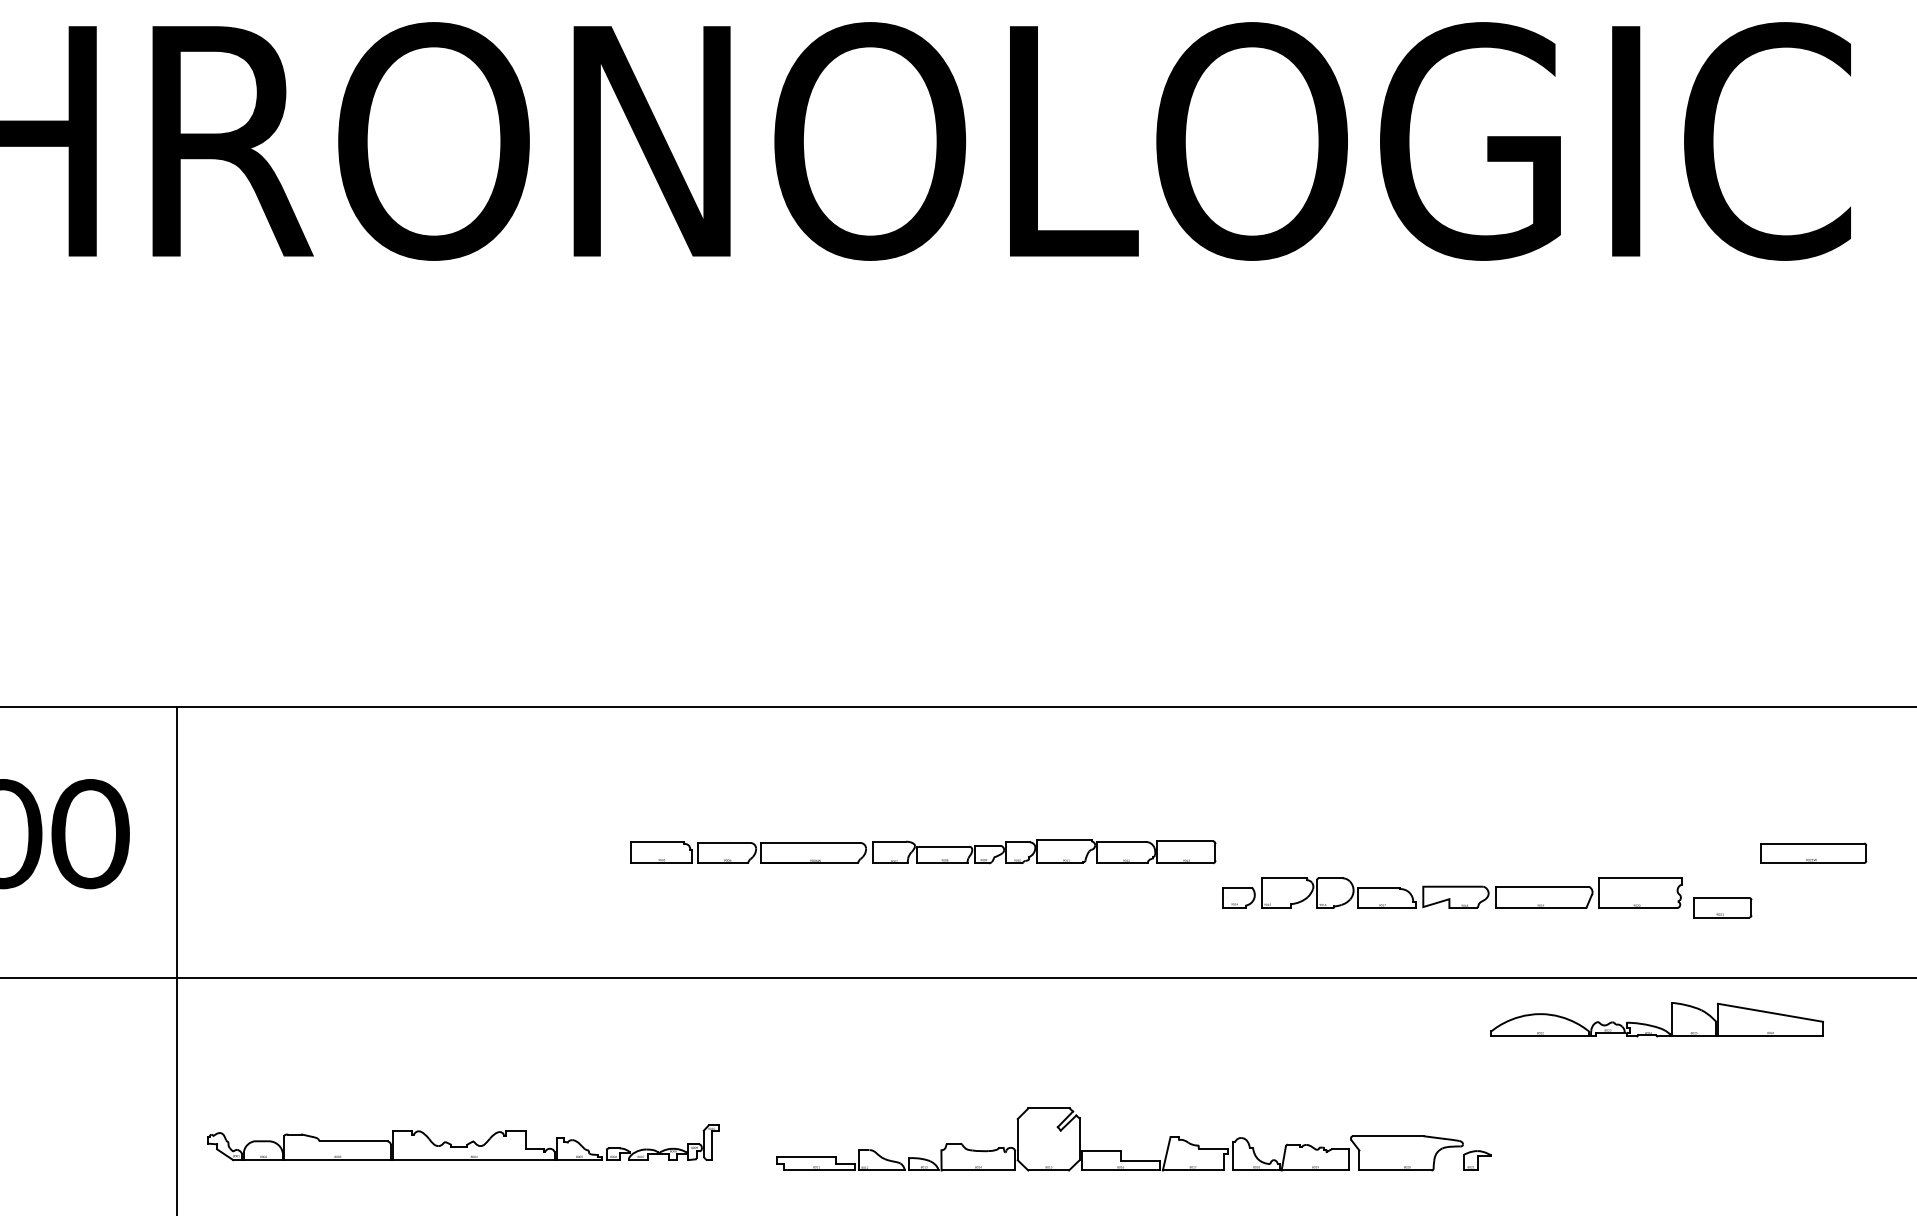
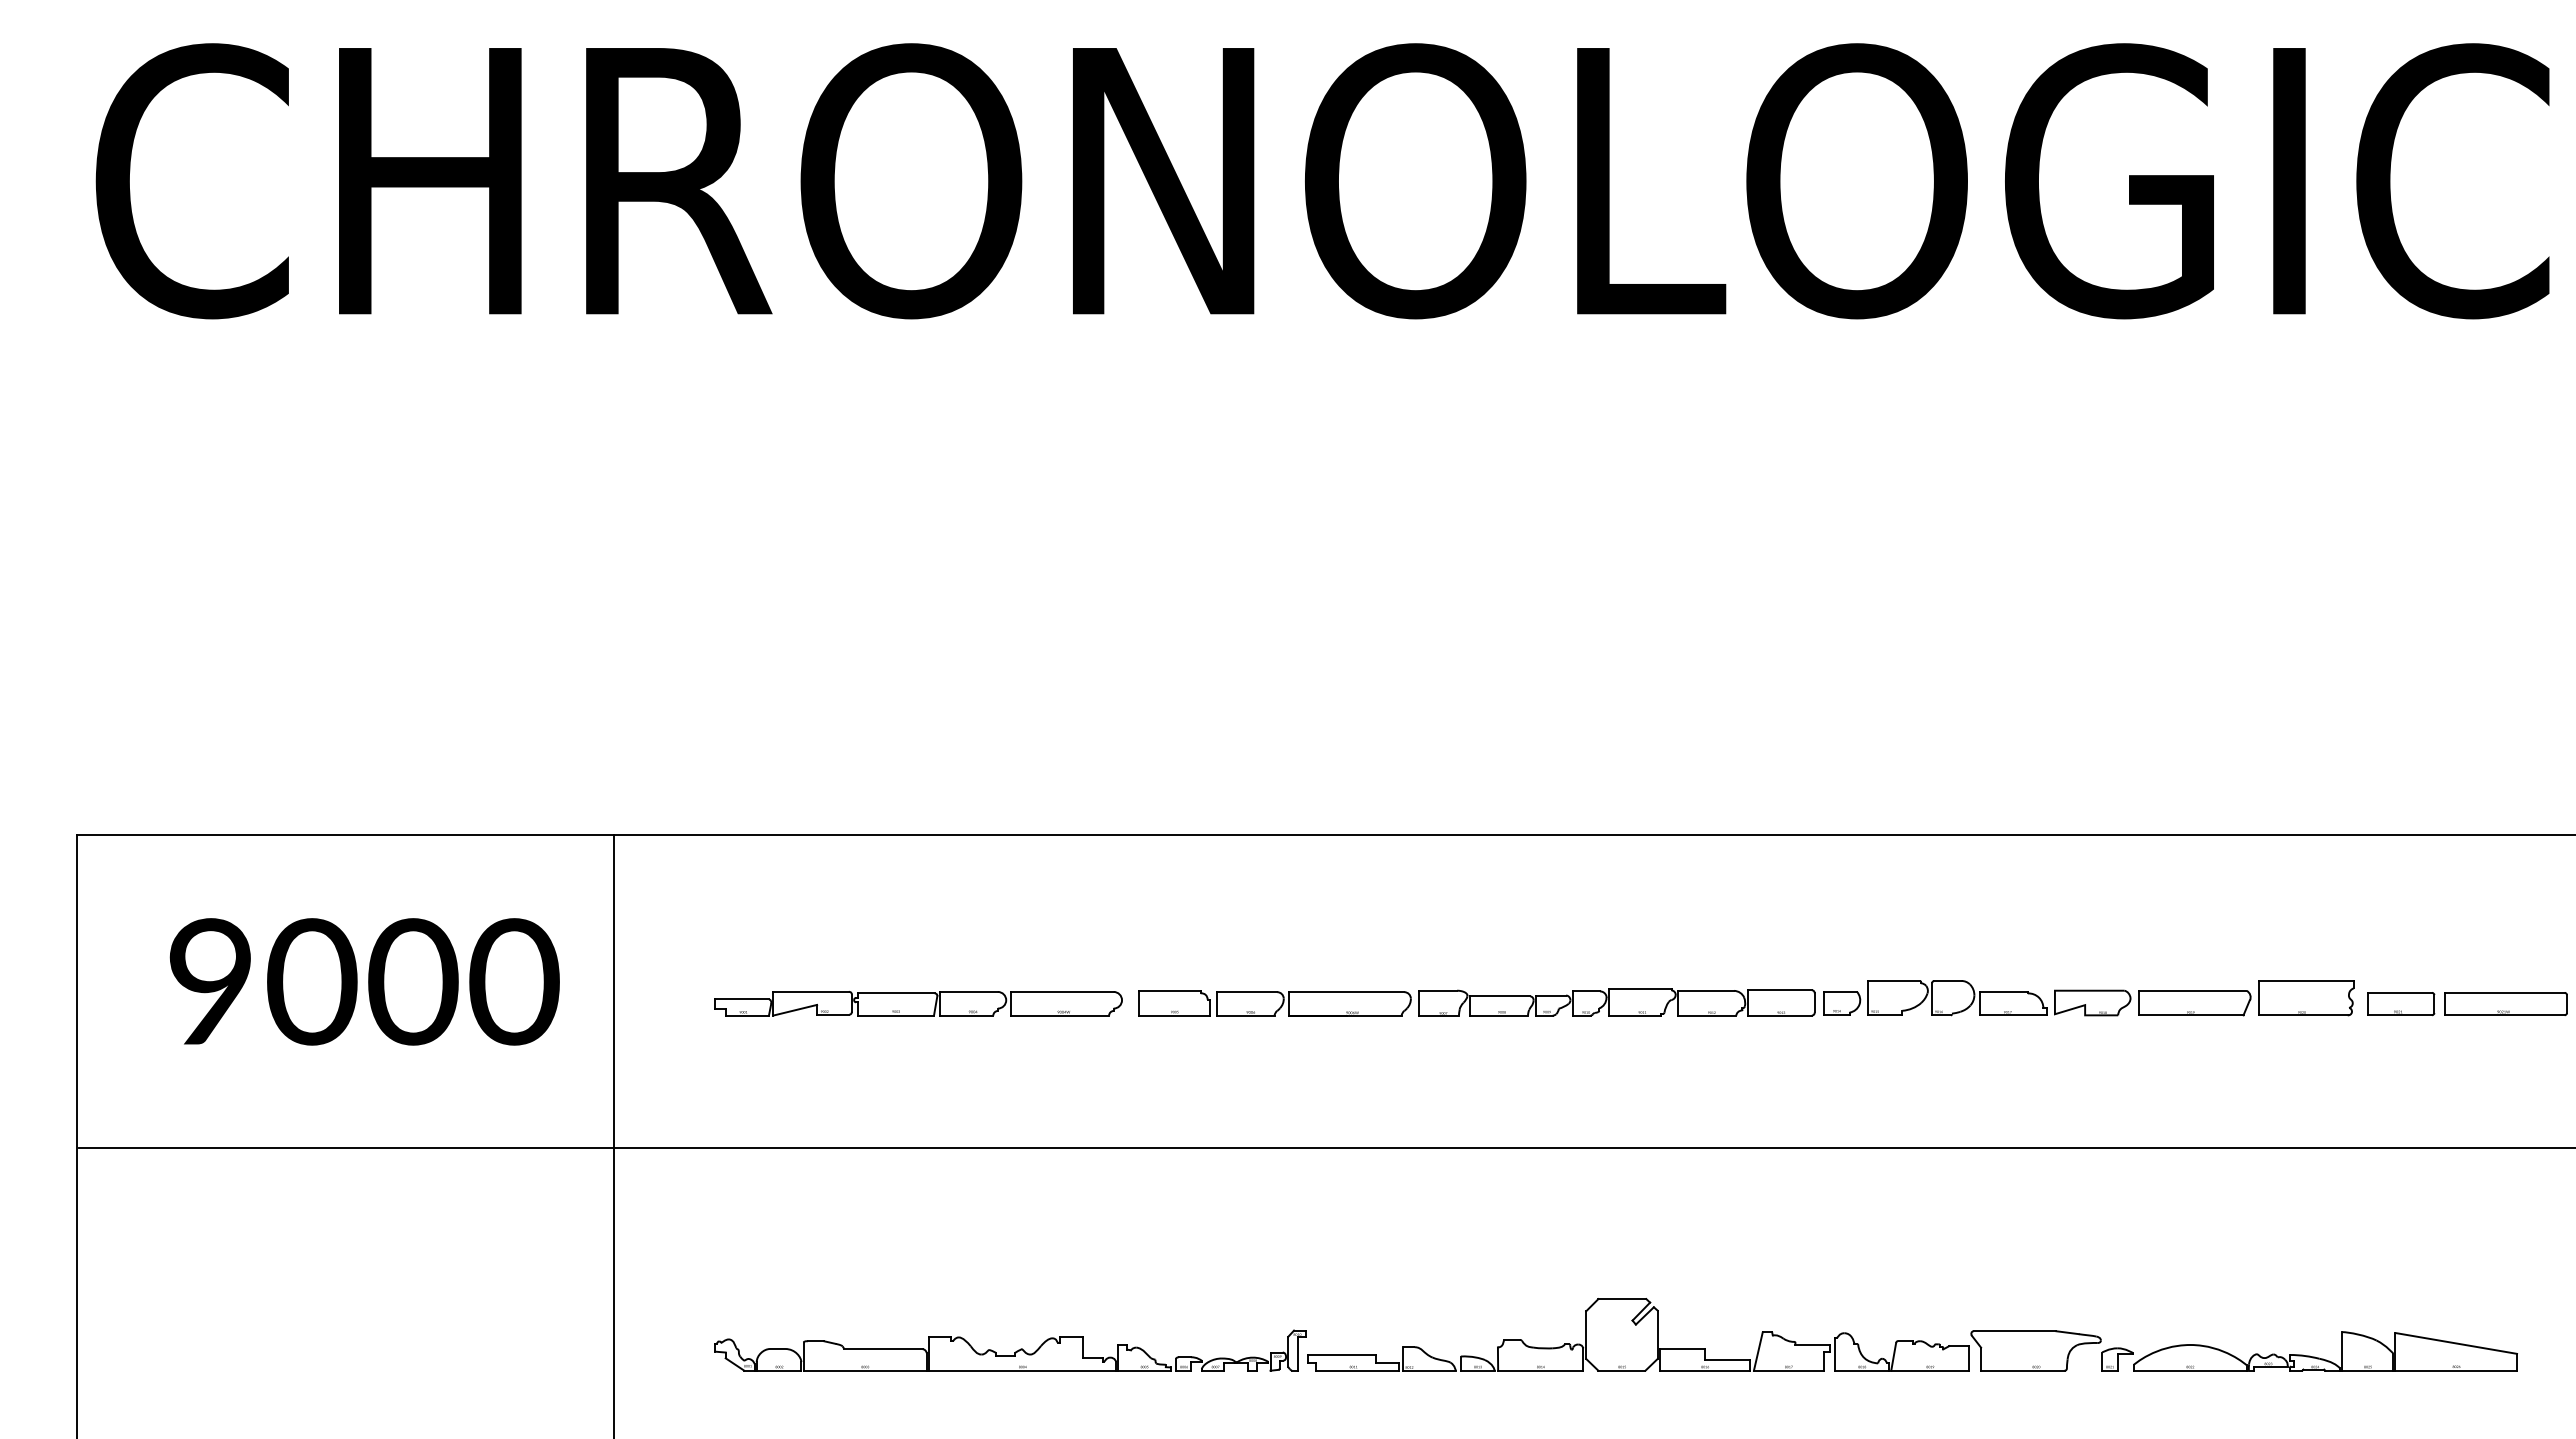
part: (440, 852) -> (918, 1003), added
part: (1452, 893) -> (2088, 998), moved
part: (1723, 908) -> (2401, 1004), moved
part: (1655, 1025) -> (2323, 1358), moved
part: (463, 1142) -> (1010, 1350), moved

